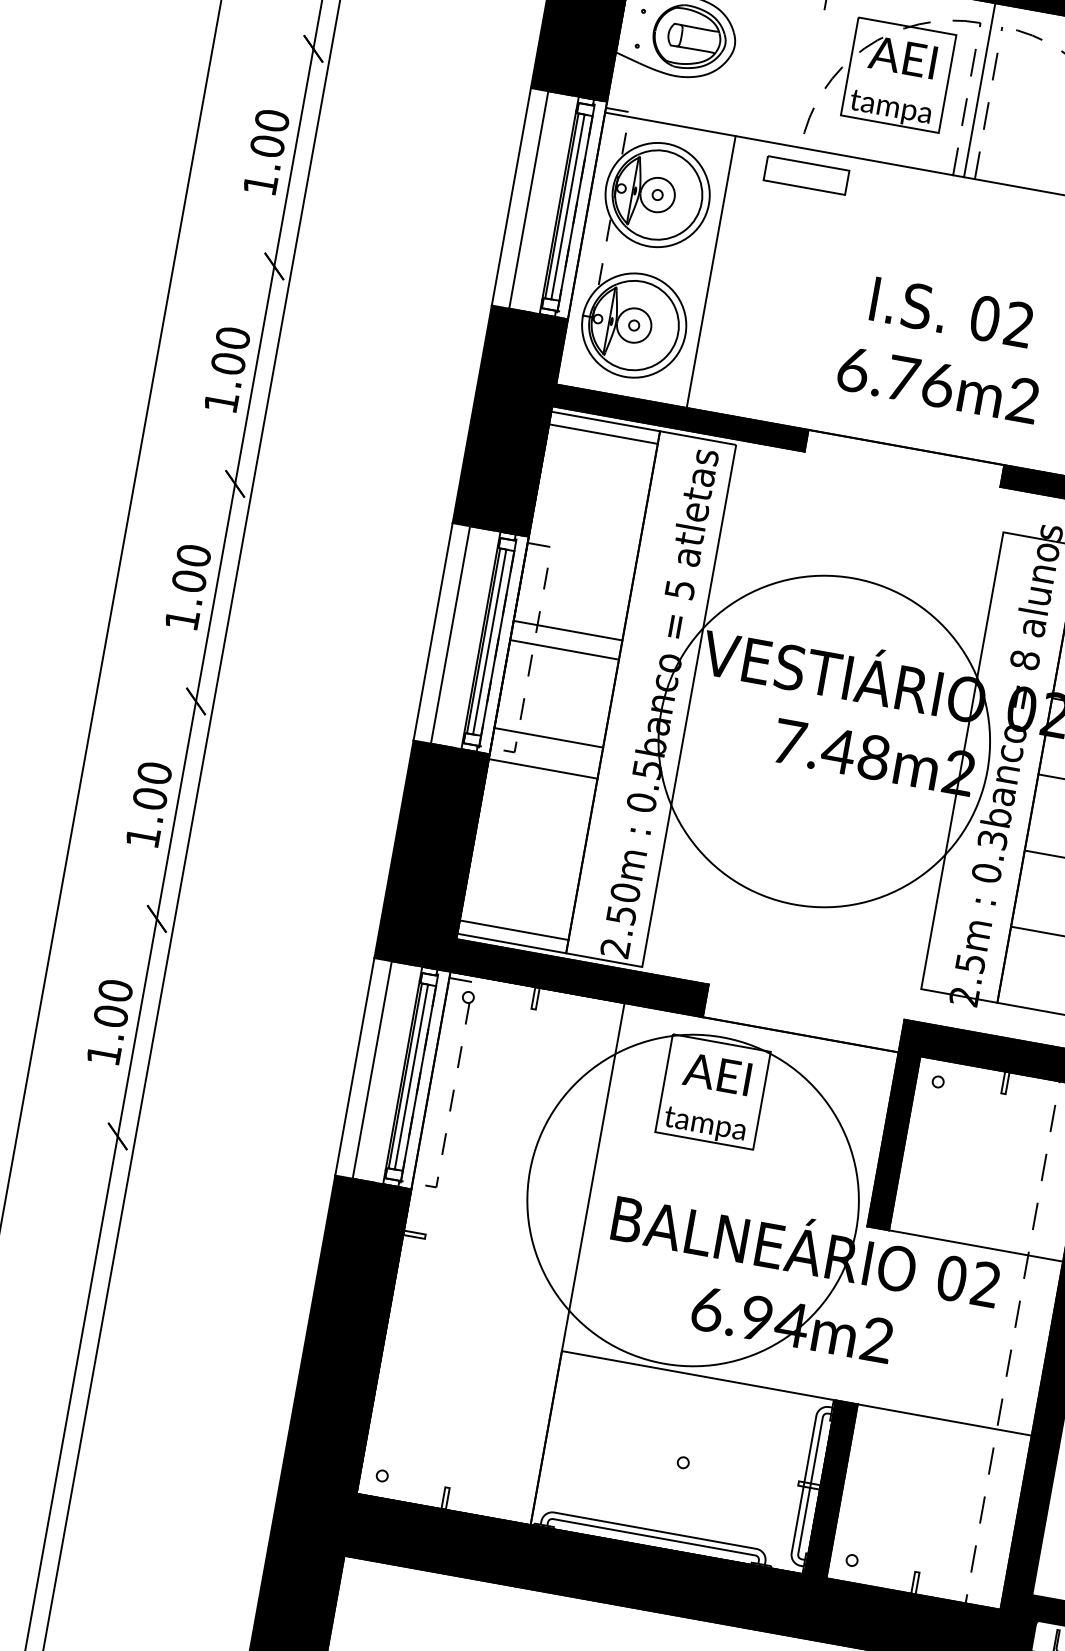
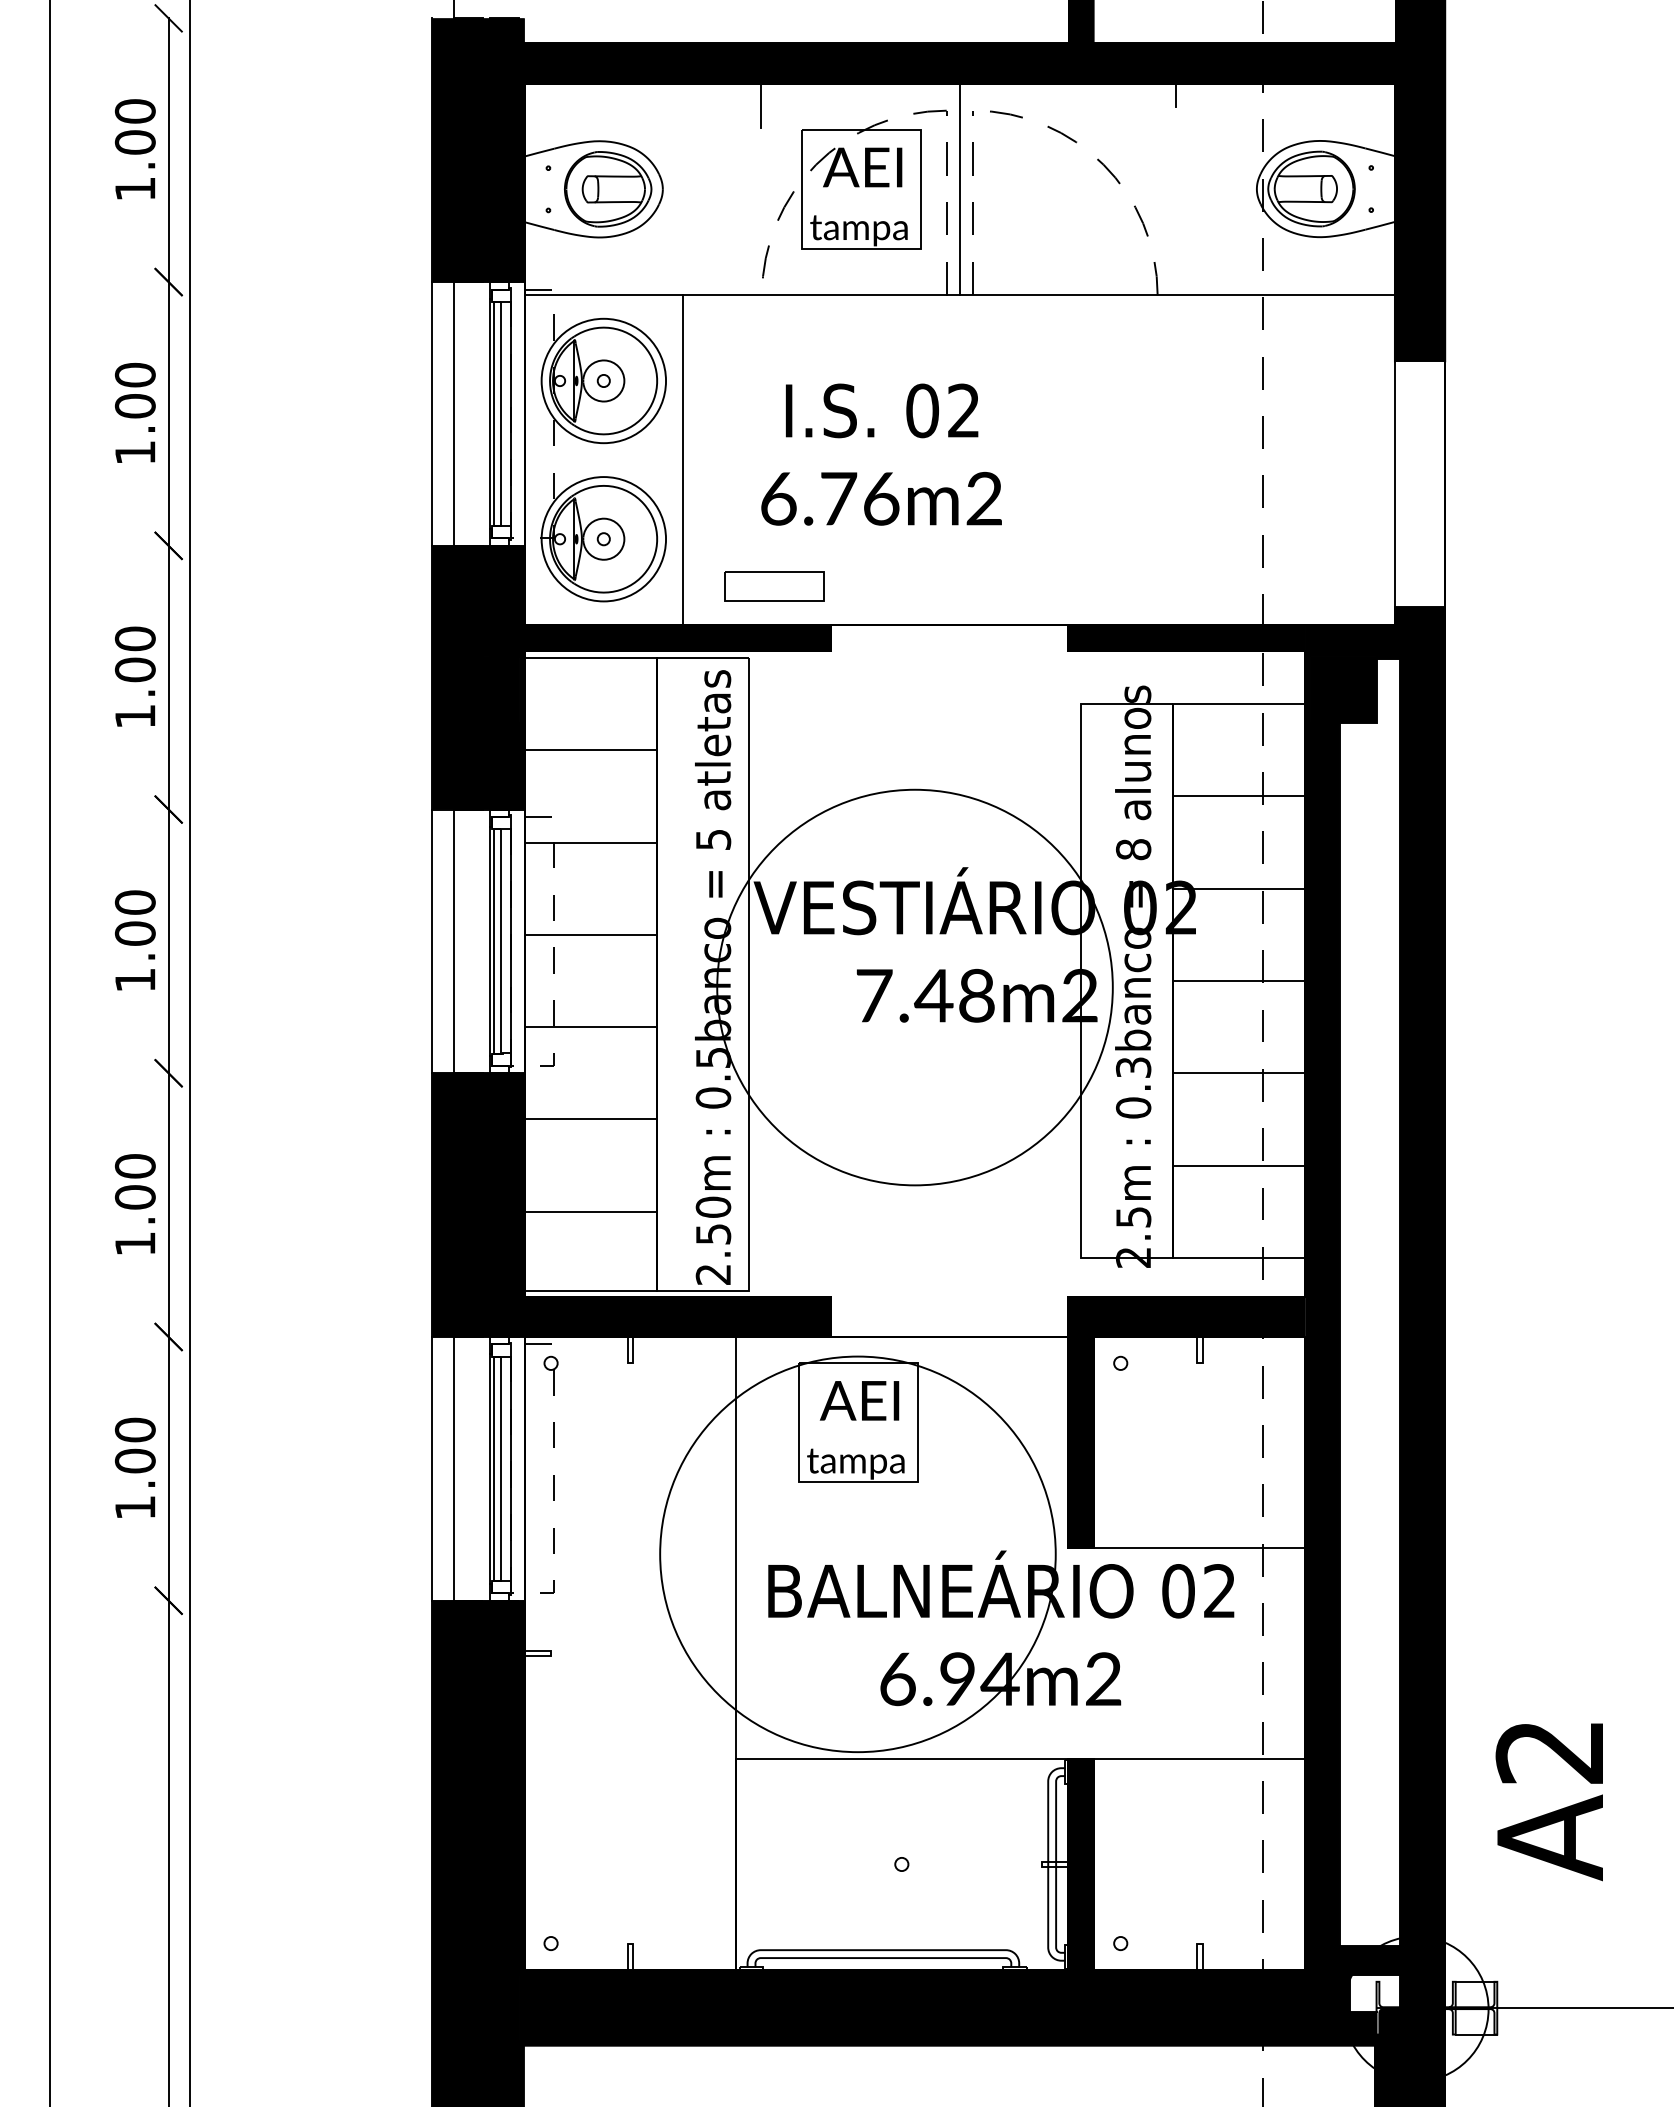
part: (806, 175) -> (774, 586), moved
text: (944, 348) -> (881, 454), moved
line: (603, 434) -> (590, 750), moved
line: (567, 630) -> (590, 842), moved
line: (548, 737) -> (590, 1119), moved
line: (543, 769) -> (590, 1027), moved
line: (514, 930) -> (590, 1211), moved

